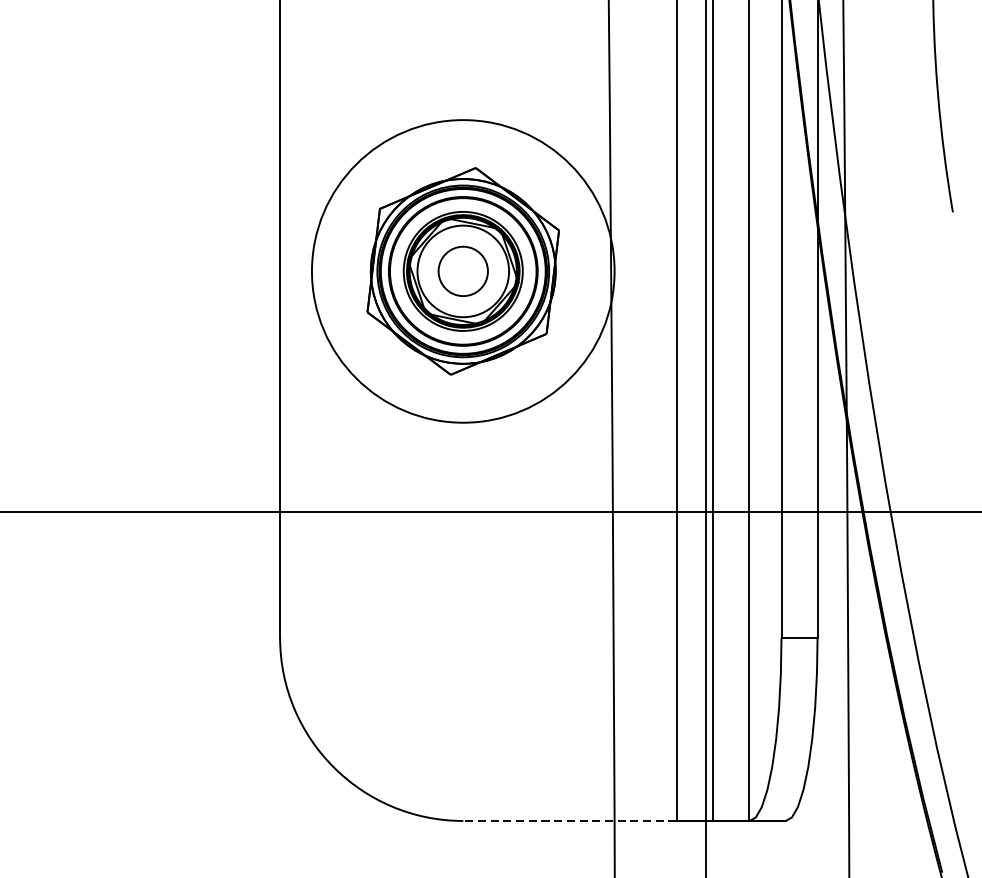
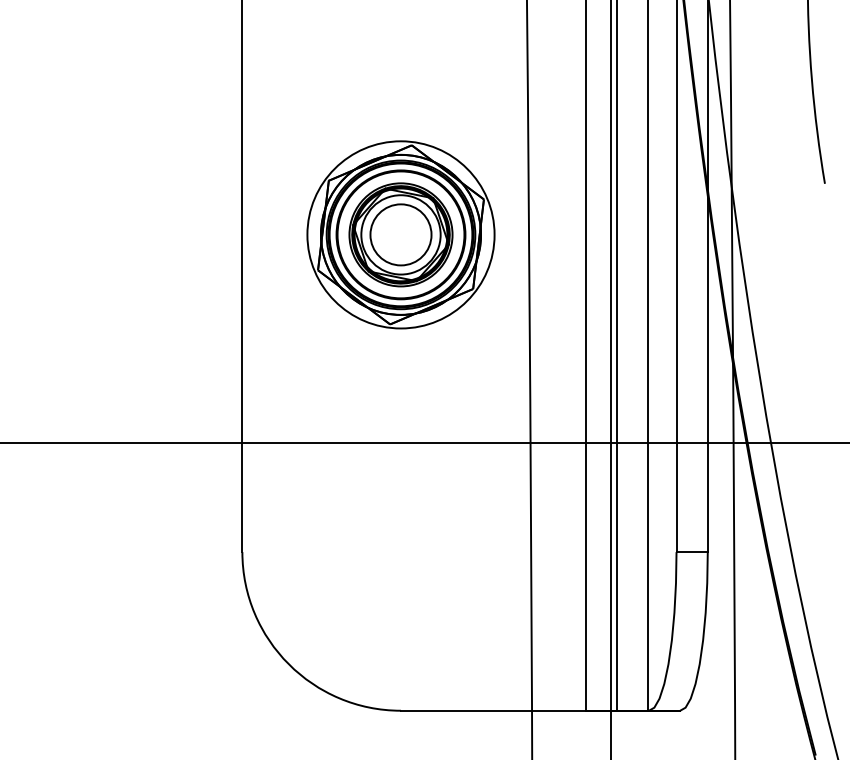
circle: (462, 270) -> (400, 234), size x0.71
circle: (462, 270) -> (400, 234), size x1.43
line: (568, 820) -> (492, 710), dashed -> solid

